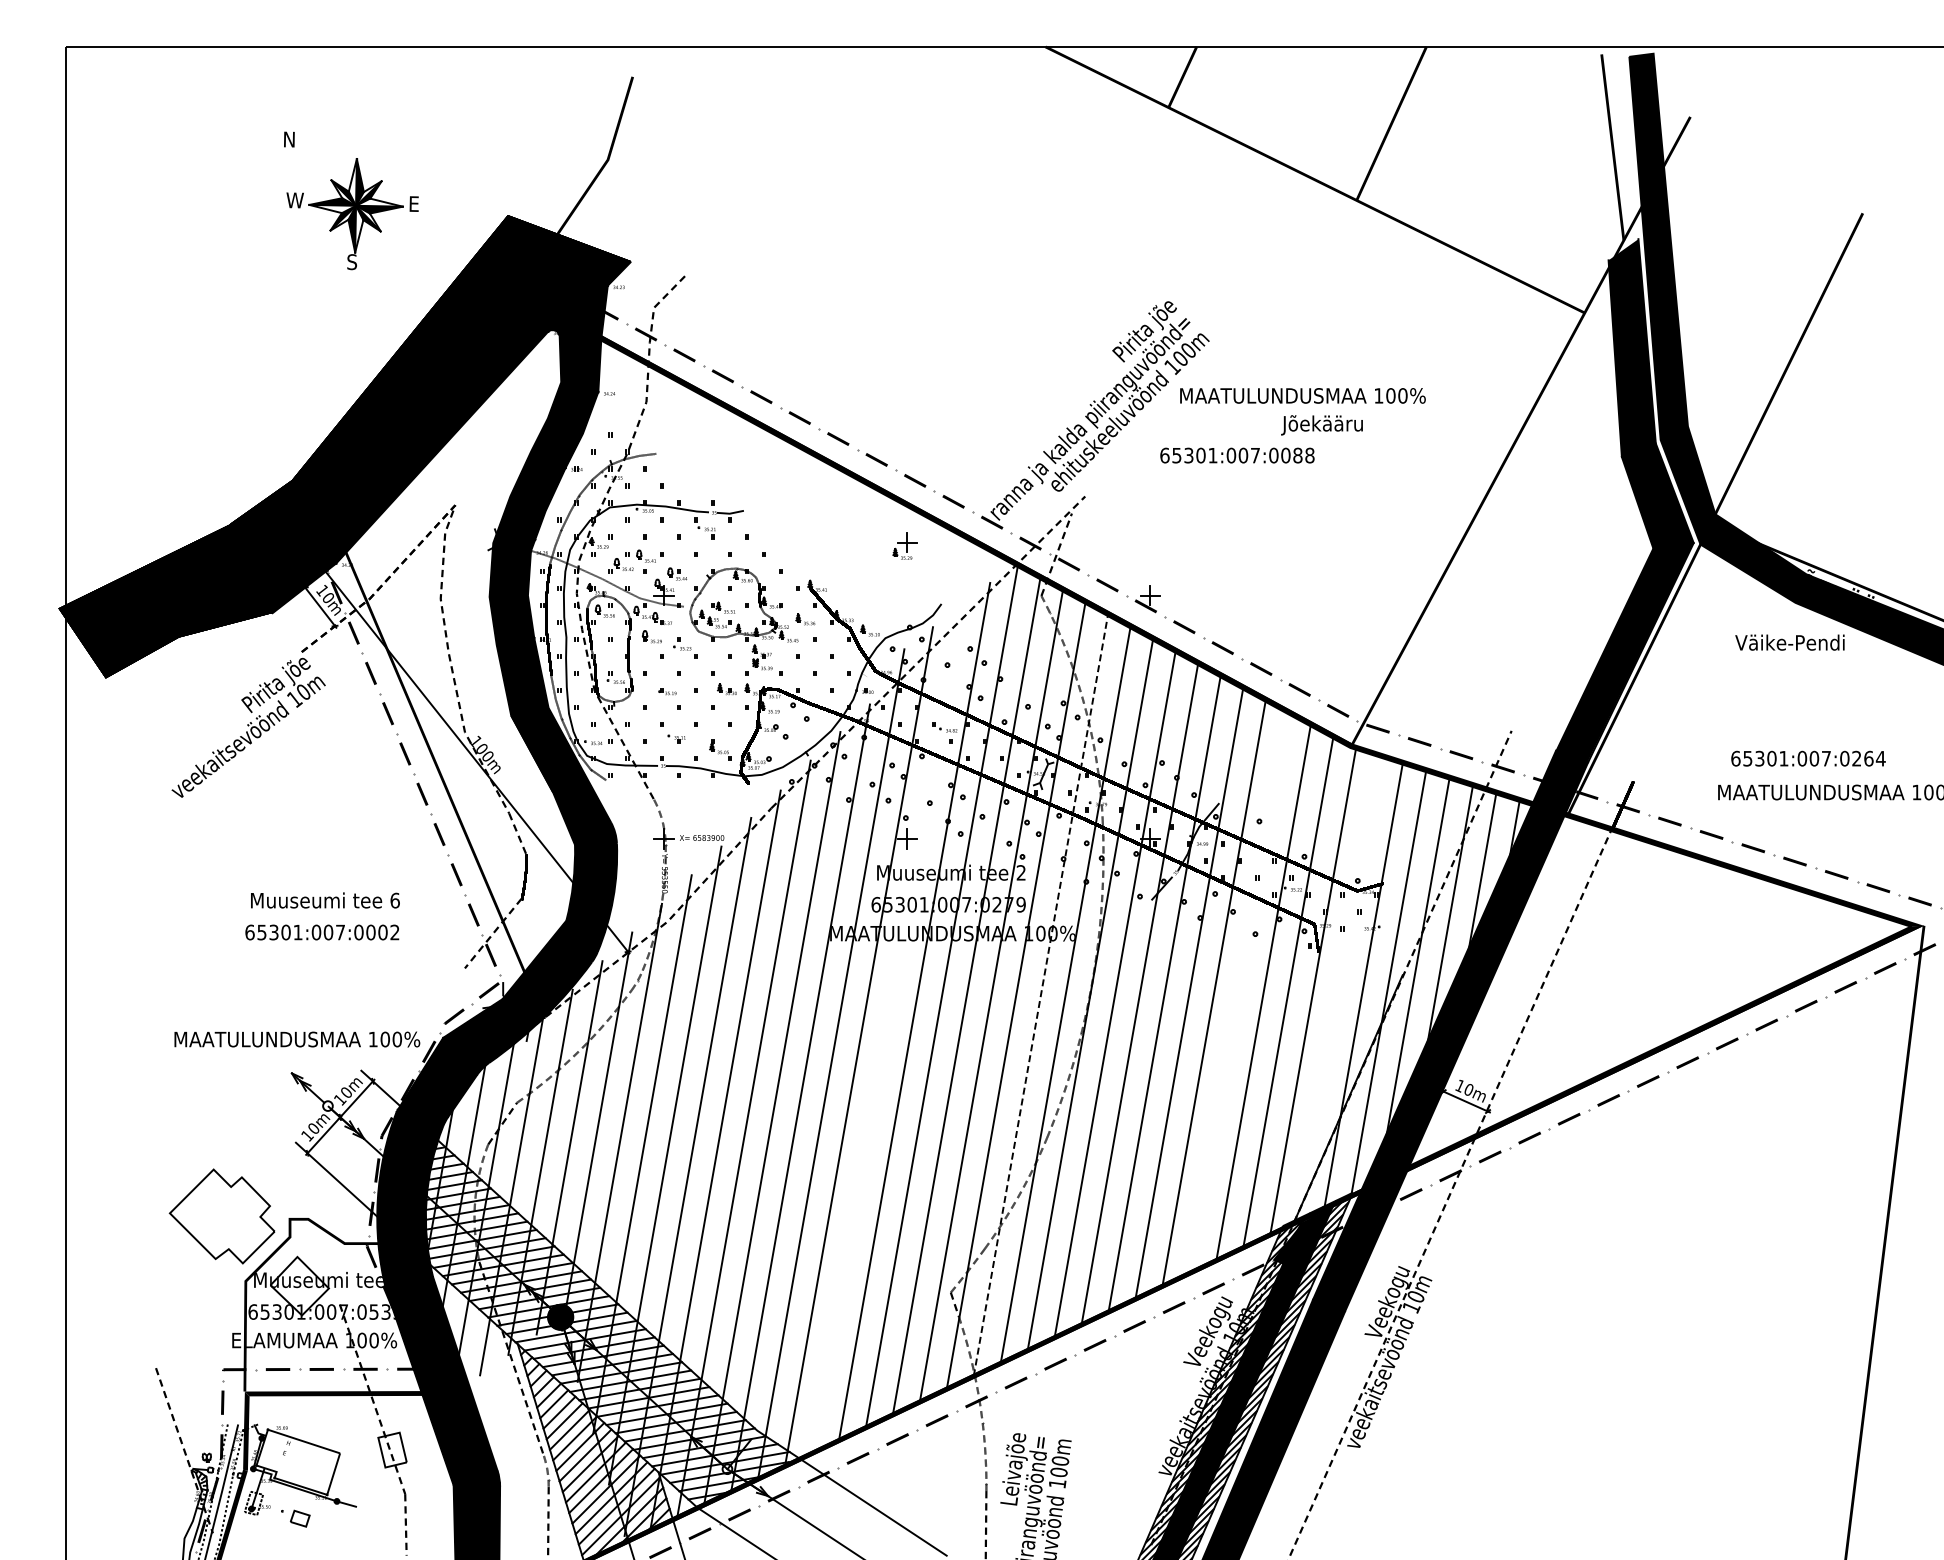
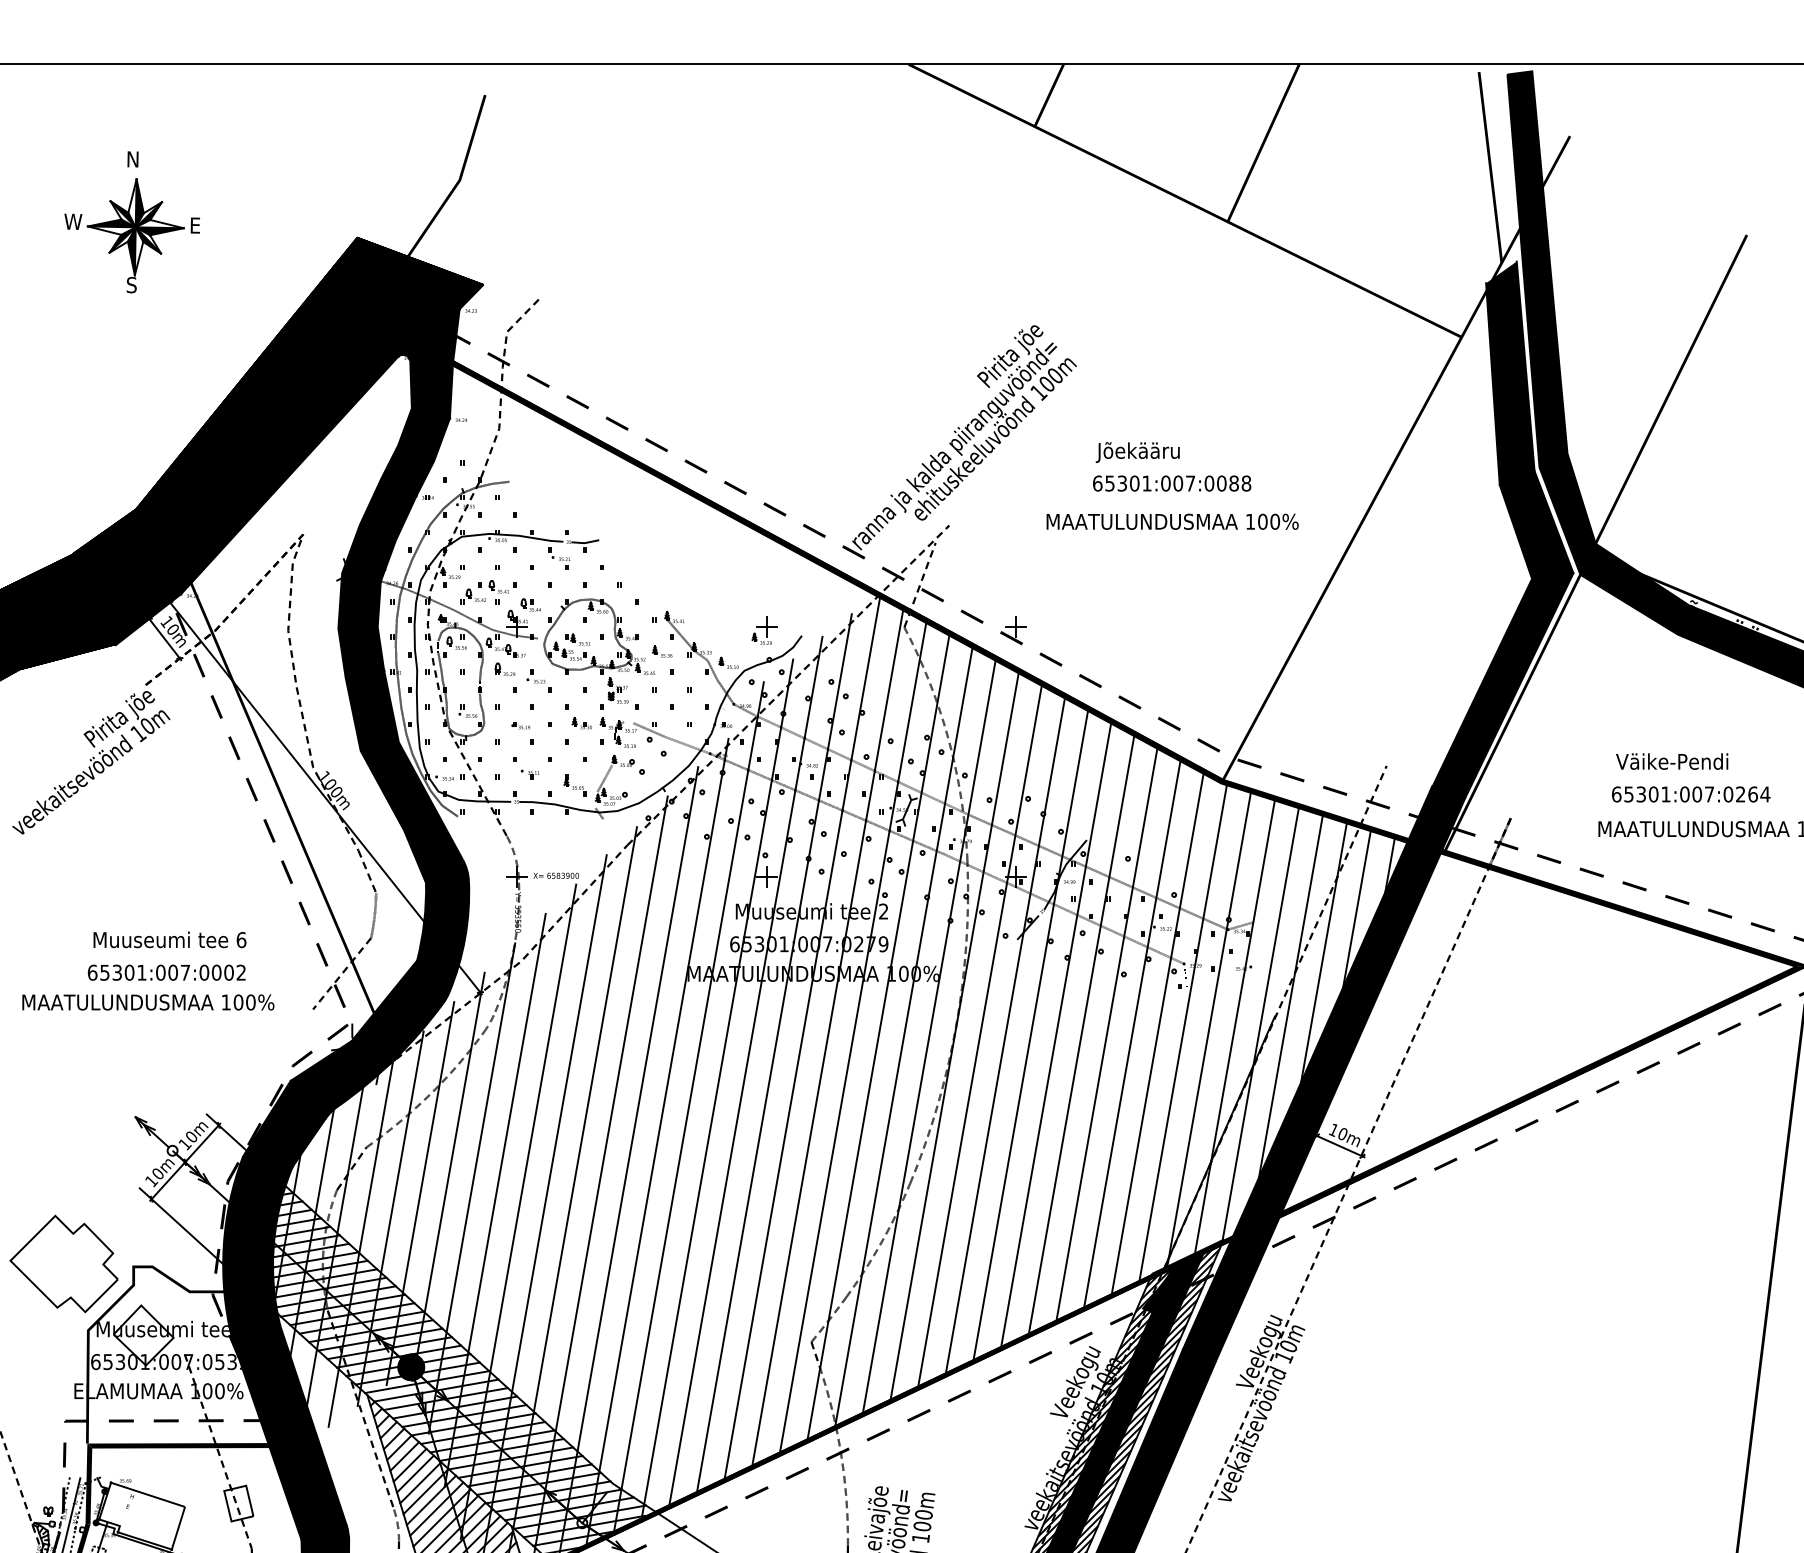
part: (352, 214) -> (132, 236), moved
text: (1302, 395) -> (1172, 521), moved
text: (1321, 425) -> (1137, 452), moved
text: (1237, 455) -> (1172, 483), moved
part: (904, 545) -> (763, 630), moved
text: (1789, 642) -> (1671, 761), moved
line: (1338, 988) -> (1209, 1030), added
line: (1238, 992) -> (1106, 1034), added
line: (1041, 994) -> (904, 1036), dashed -> solid
line: (886, 1029) -> (745, 1072), added
text: (297, 1039) -> (148, 1002), moved

